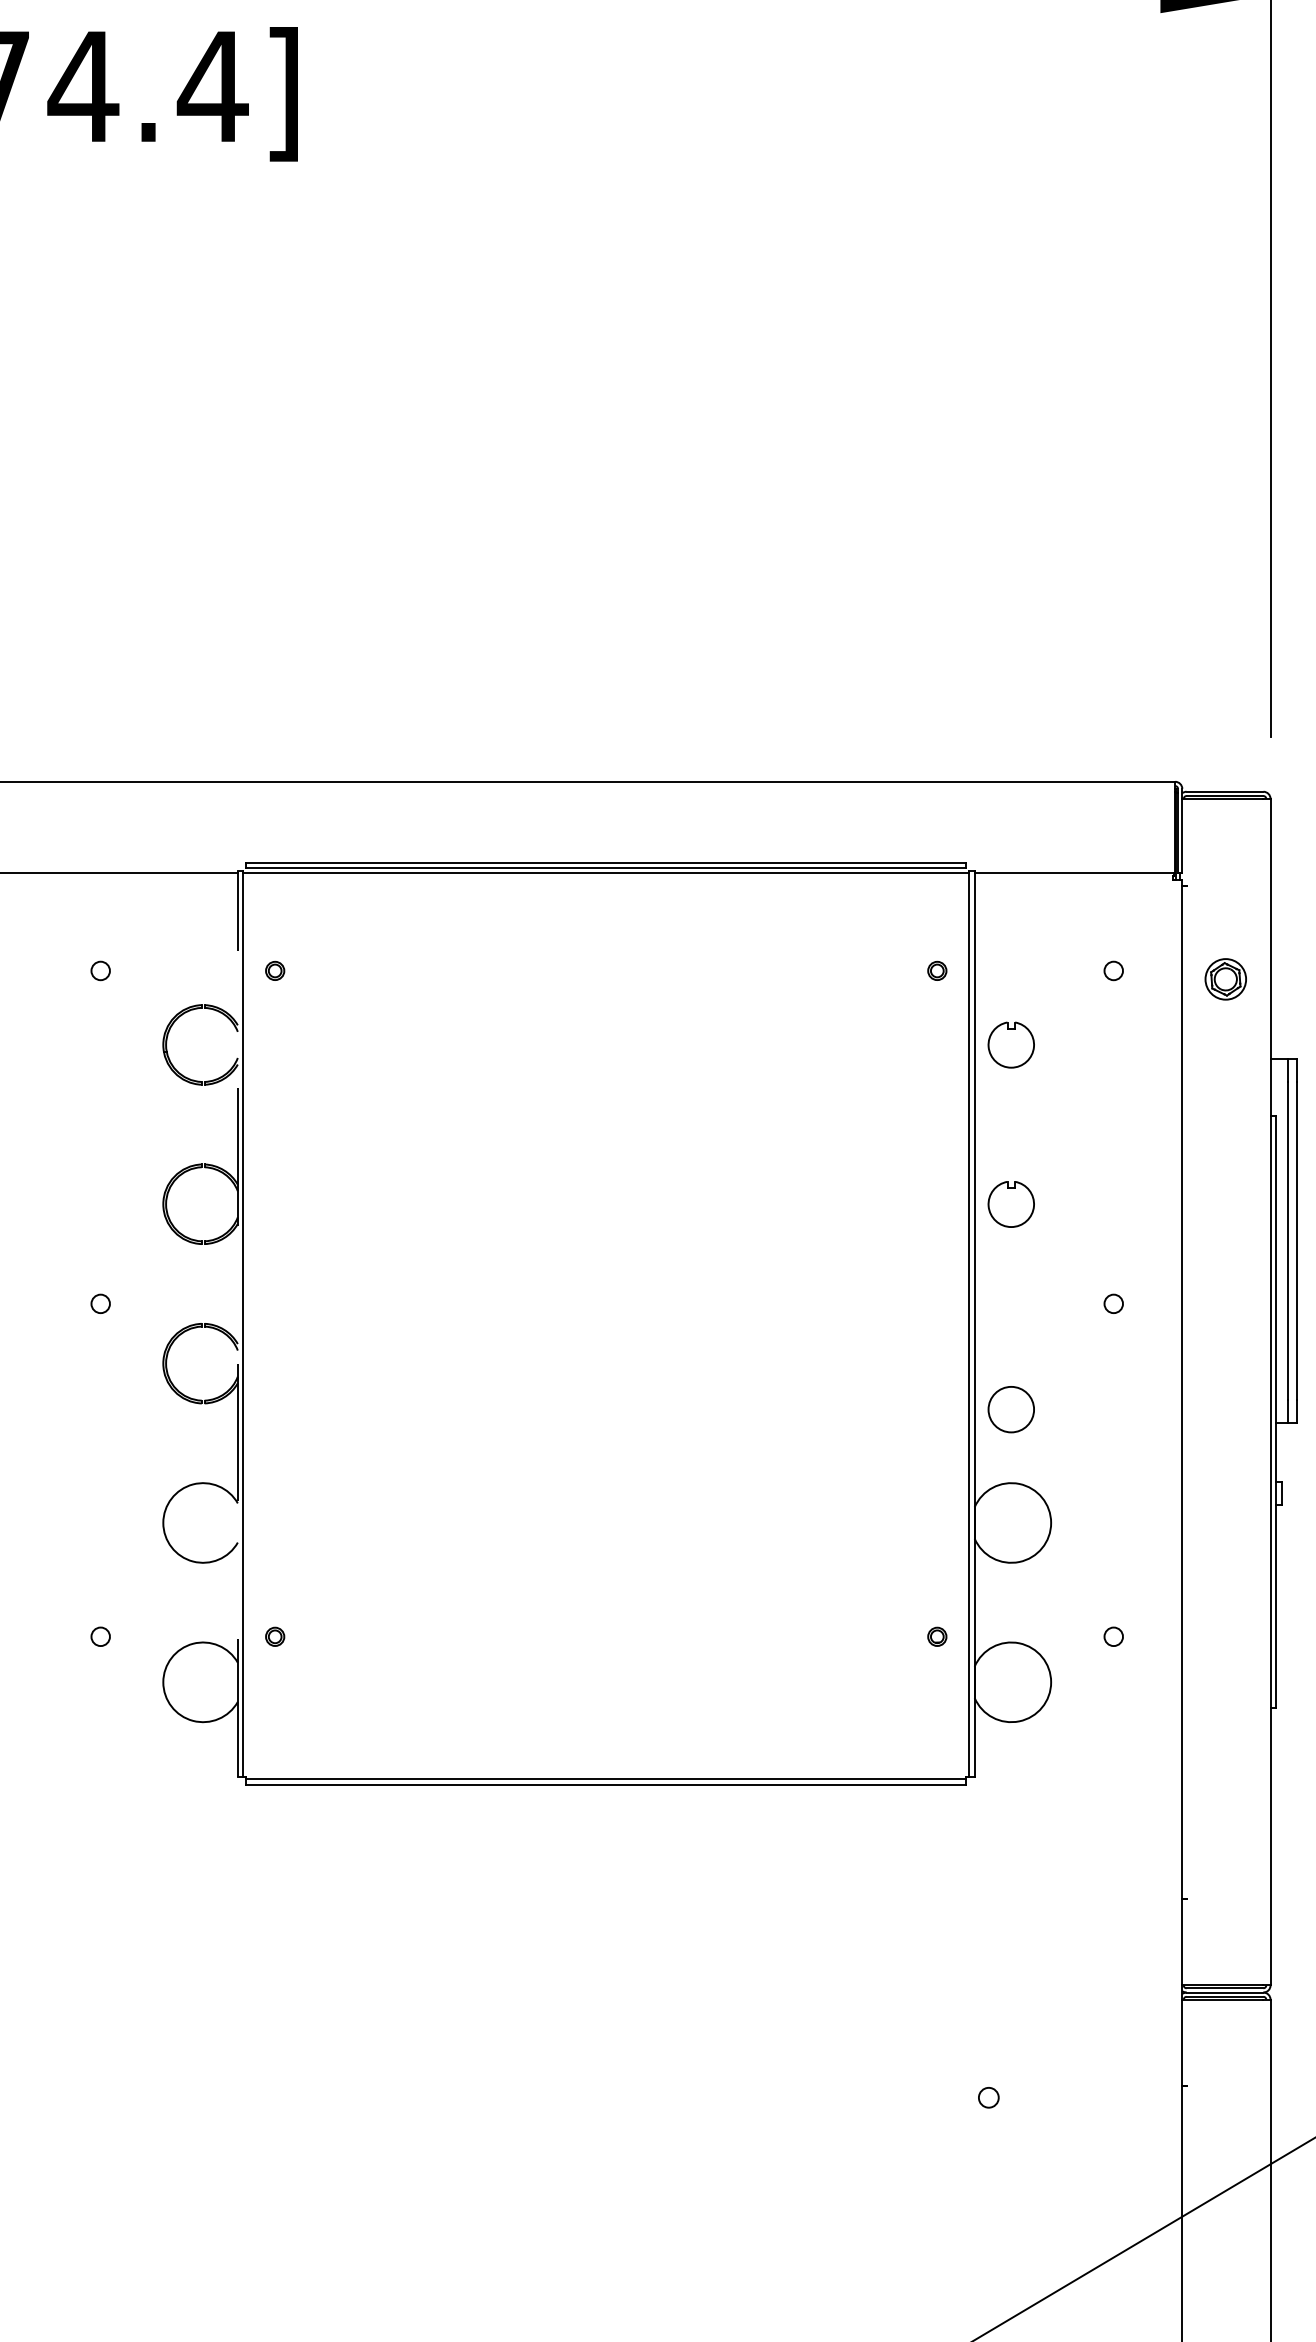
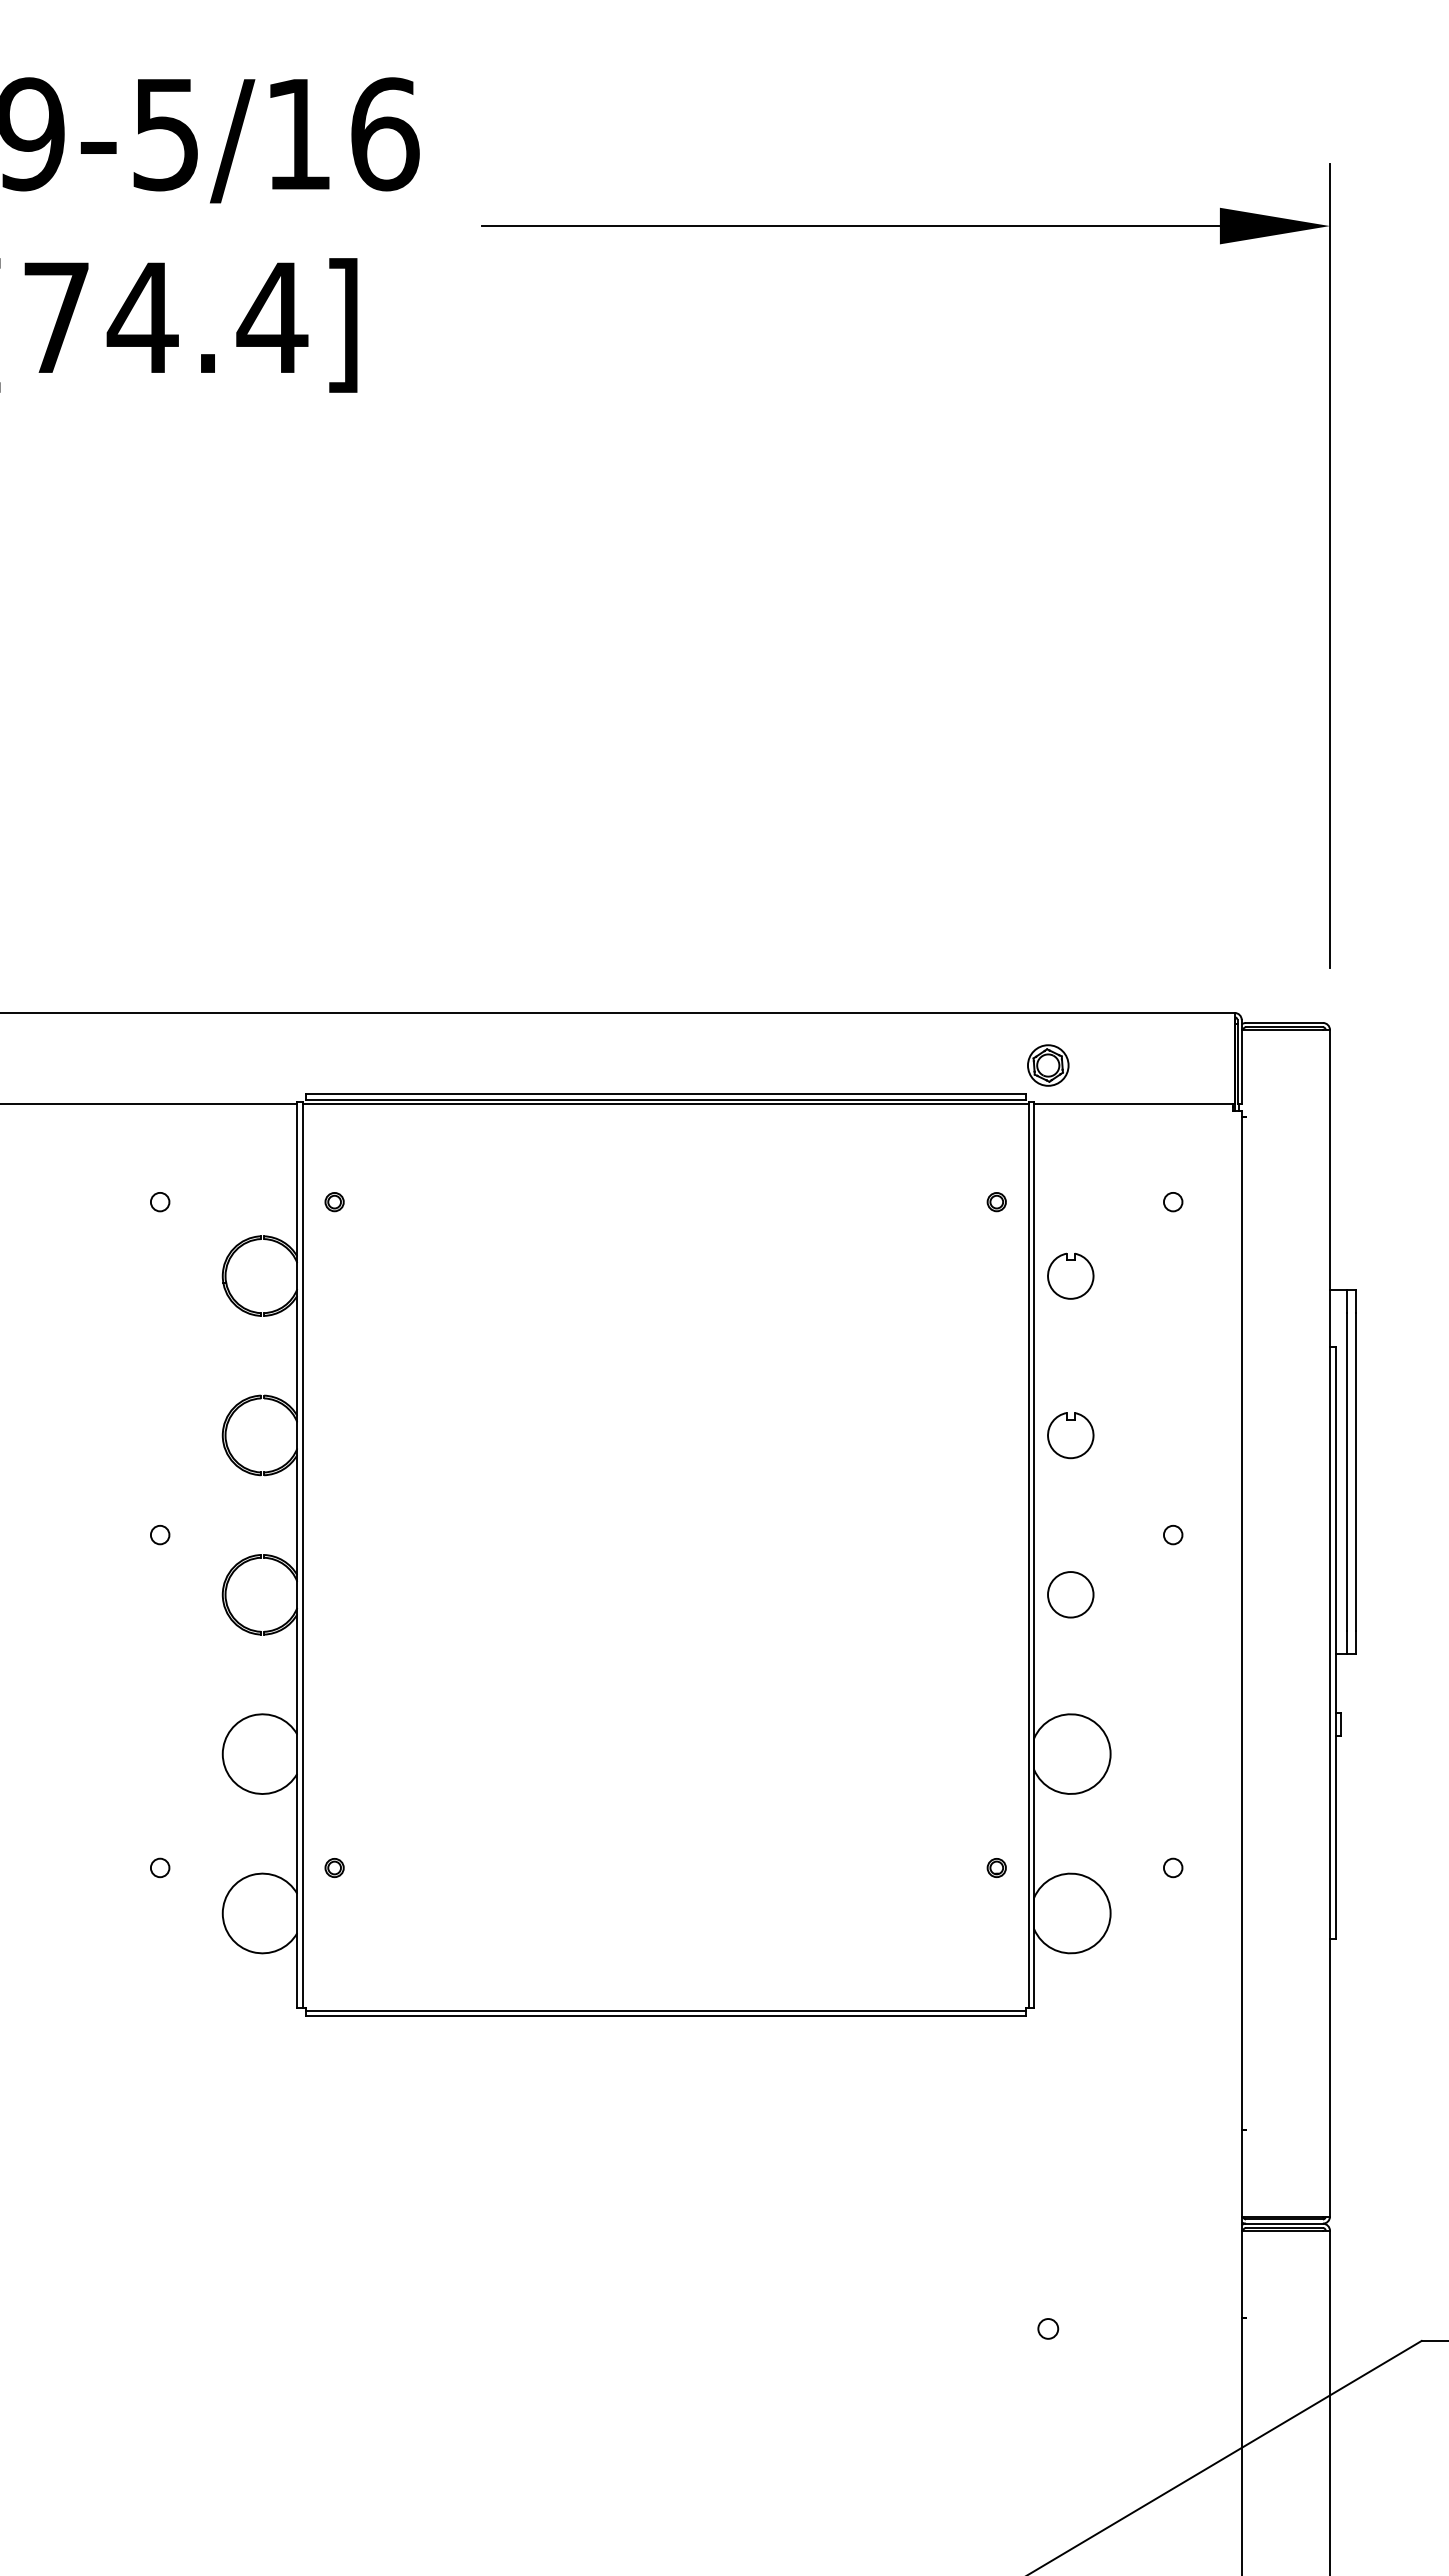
part: (1226, 979) -> (1048, 1065), moved
line: (238, 1324) -> (297, 1555), dashed -> solid
circle: (1011, 1409) -> (1070, 1594), moved

